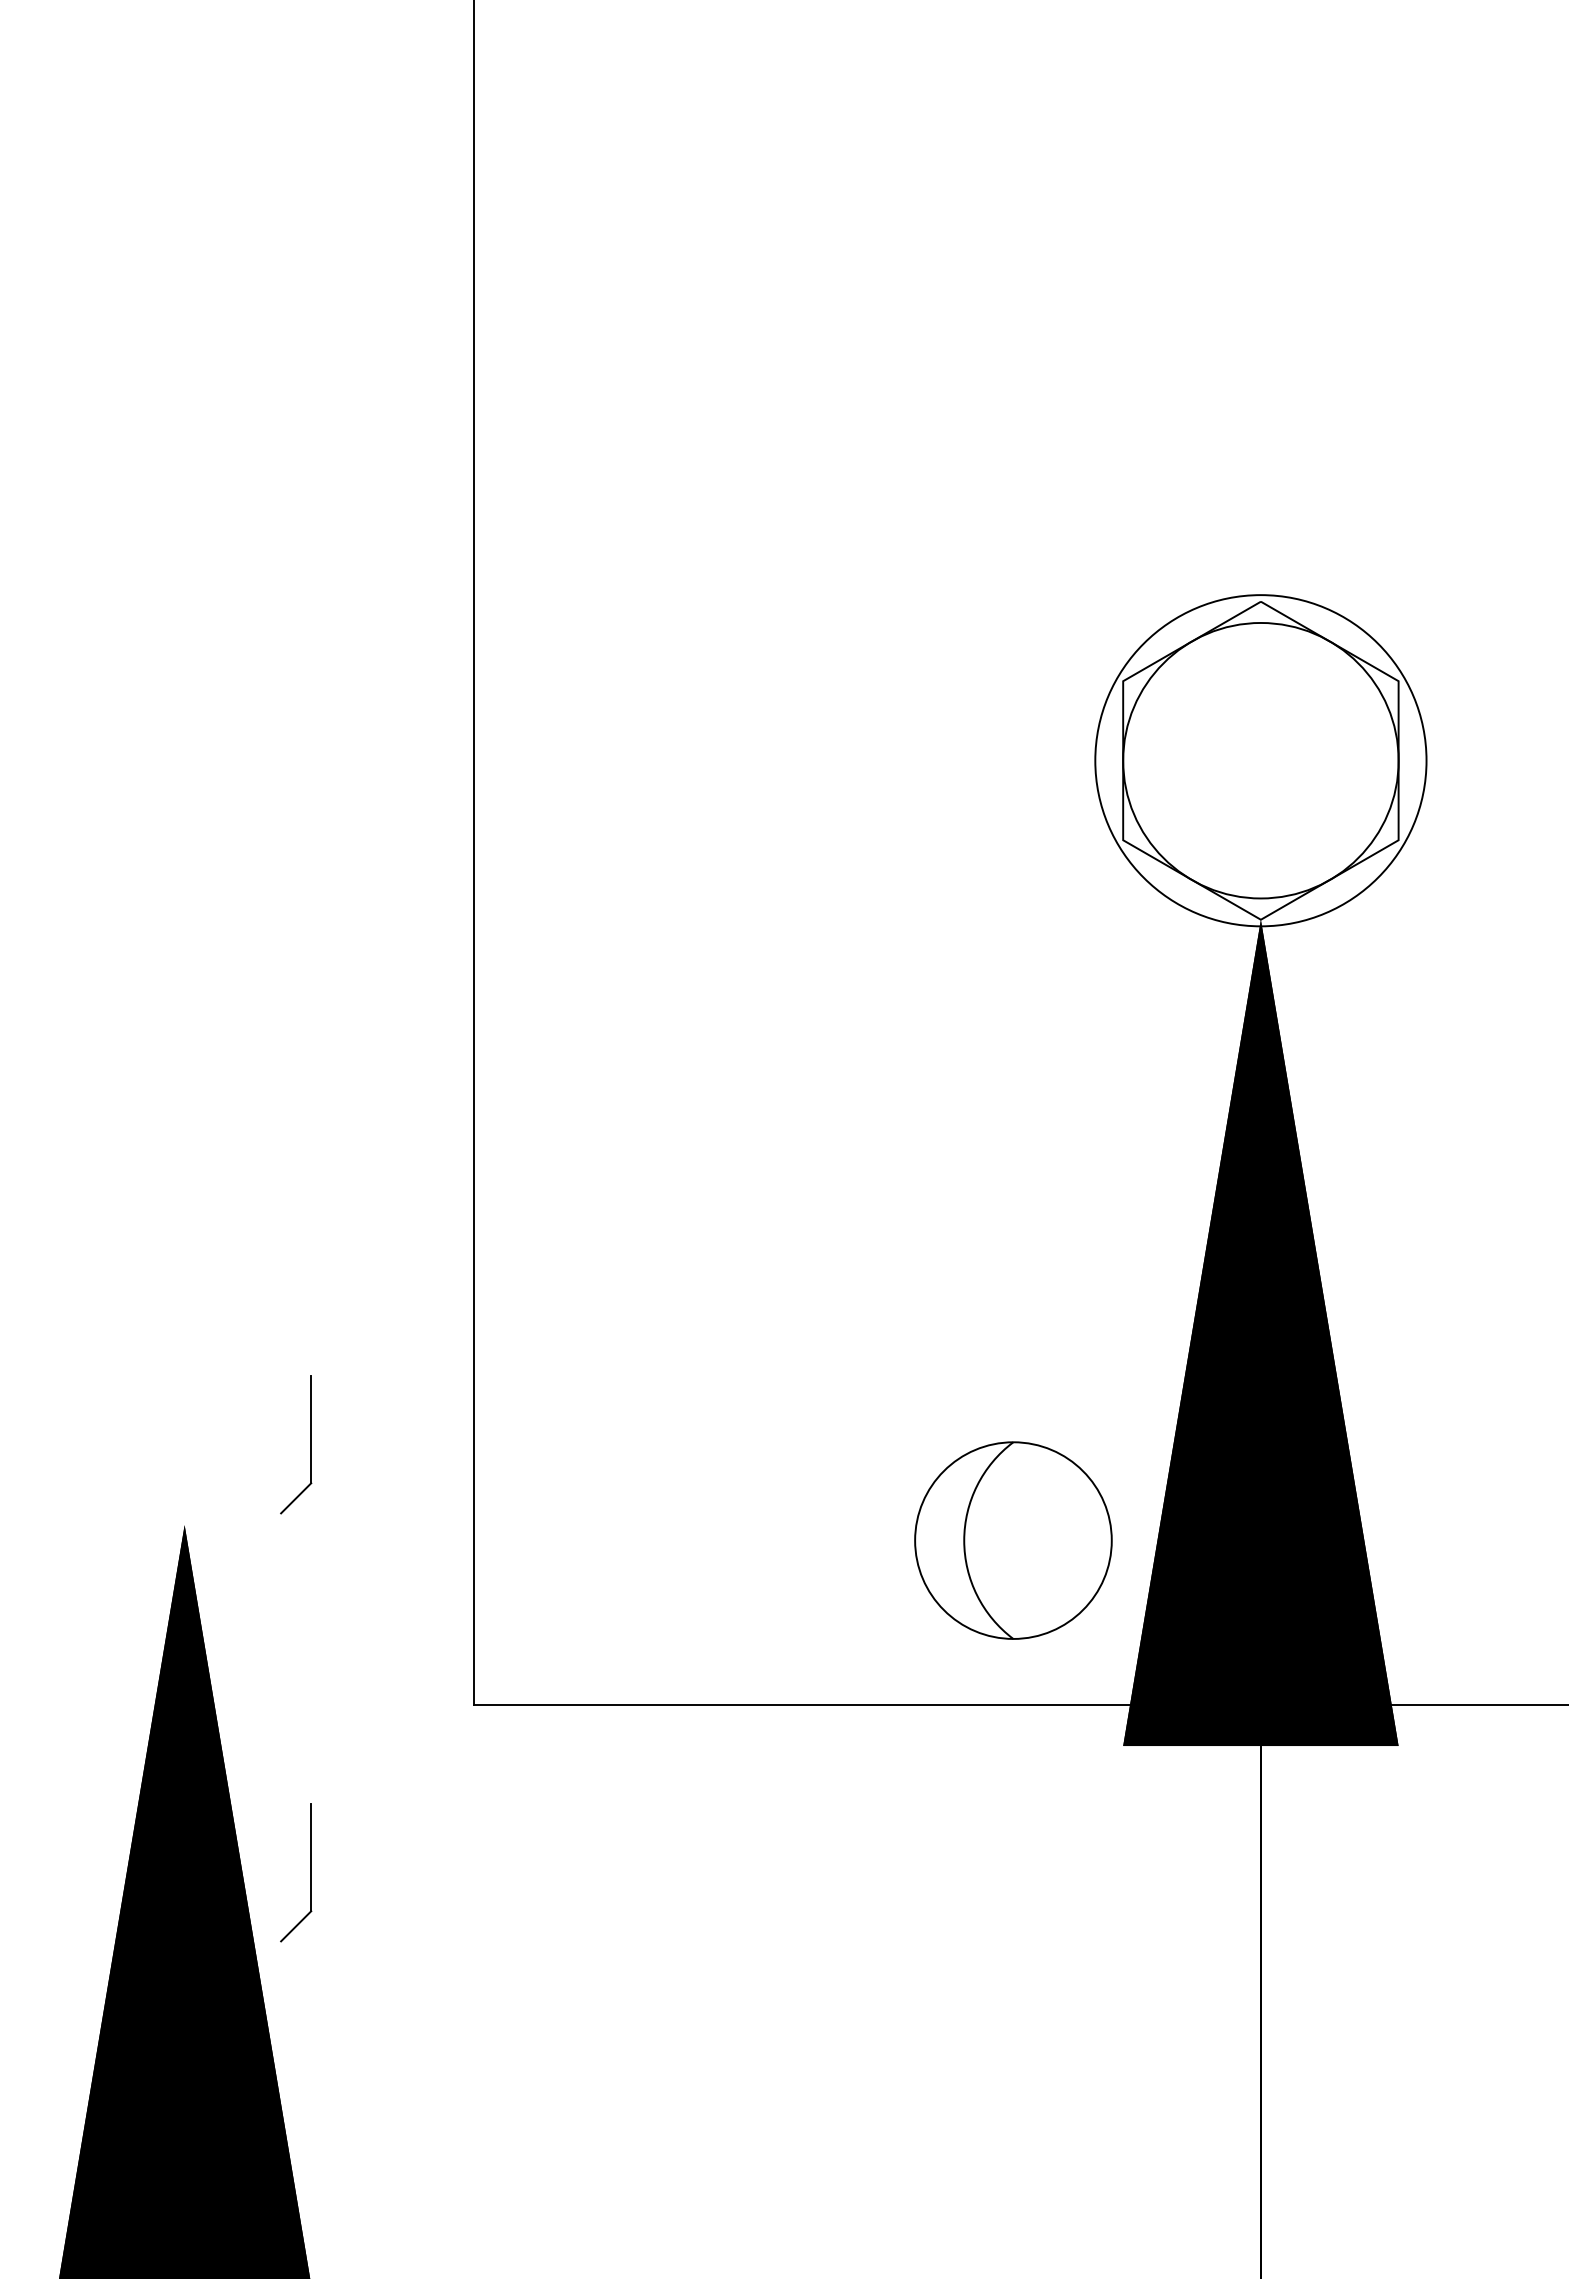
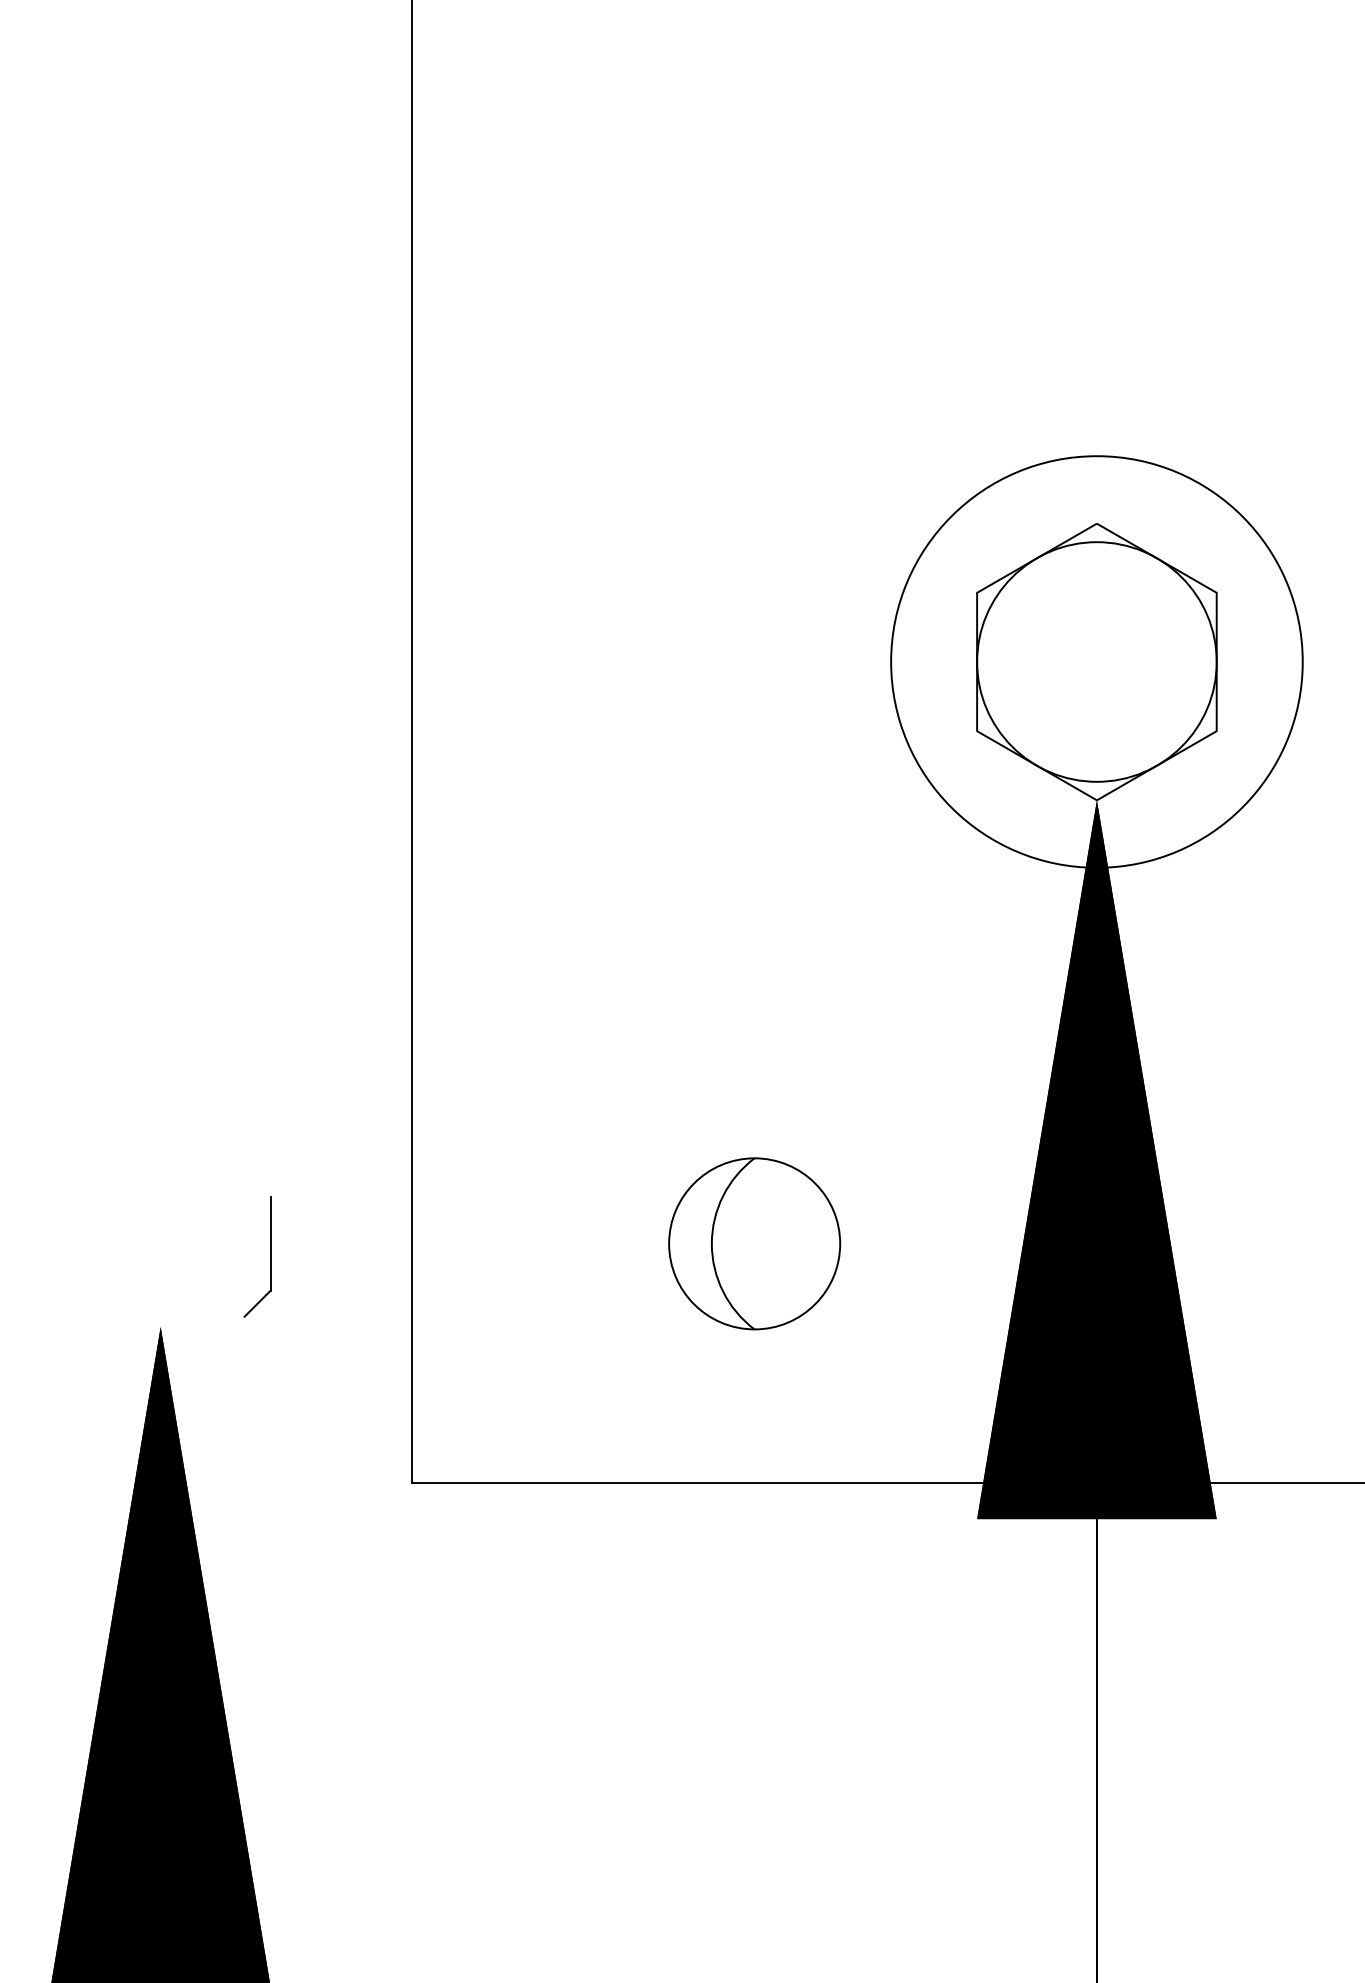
circle: (1260, 760) -> (1096, 661), size x1.43
part: (1013, 1540) -> (754, 1243), moved
part: (310, 1872) -> (270, 1629), removed

